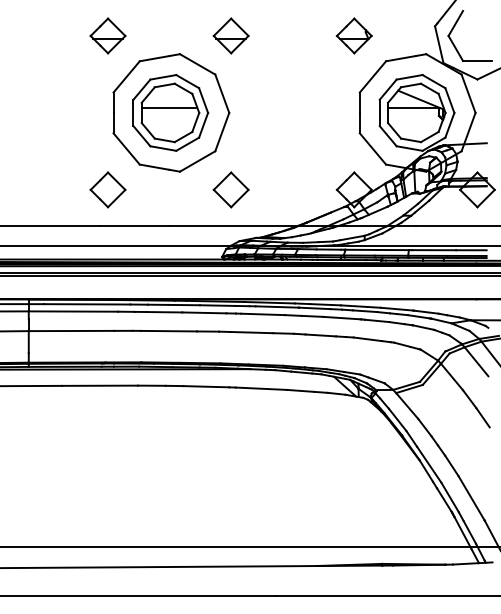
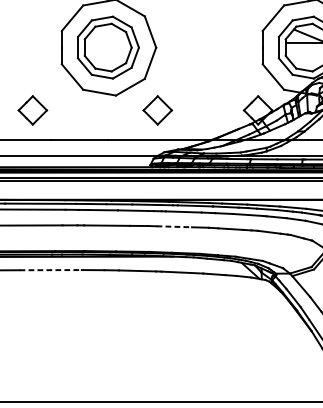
line: (169, 107) -> (107, 43), removed
part: (107, 189) -> (32, 110), moved
line: (251, 332) -> (174, 226), solid -> dashed
line: (100, 385) -> (51, 269), solid -> dashed

